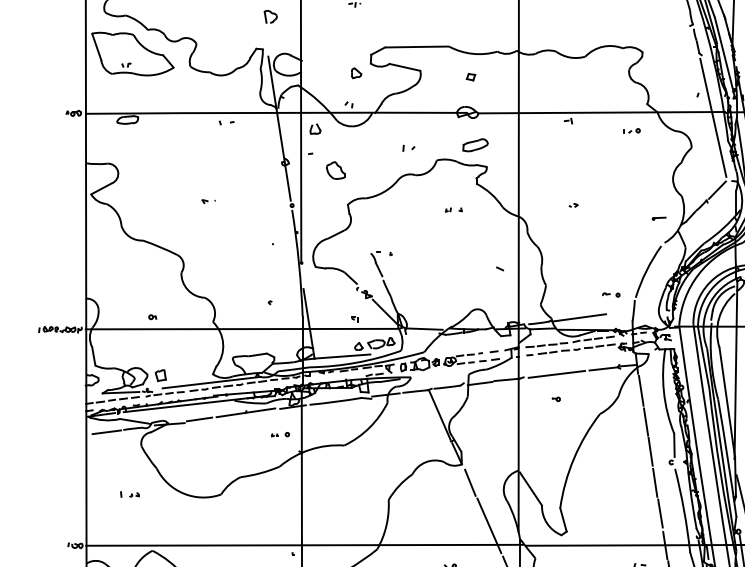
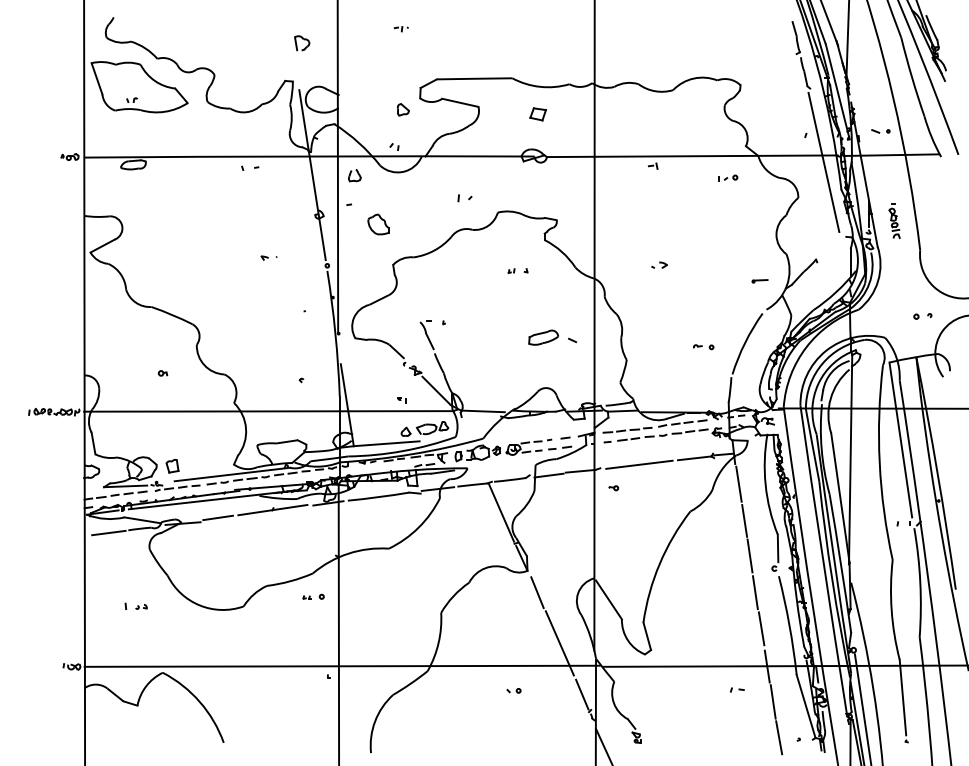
part: (471, 77) -> (538, 114), size x1.6
part: (475, 145) -> (543, 337), moved
line: (717, 190) -> (828, 247), removed
part: (208, 201) -> (268, 257), moved
part: (573, 205) -> (658, 265), size x1.6
part: (611, 295) -> (703, 347), moved
part: (152, 317) -> (162, 373), moved
line: (578, 317) -> (665, 397), removed
part: (556, 399) -> (613, 488), moved
part: (280, 434) -> (313, 596), moved

